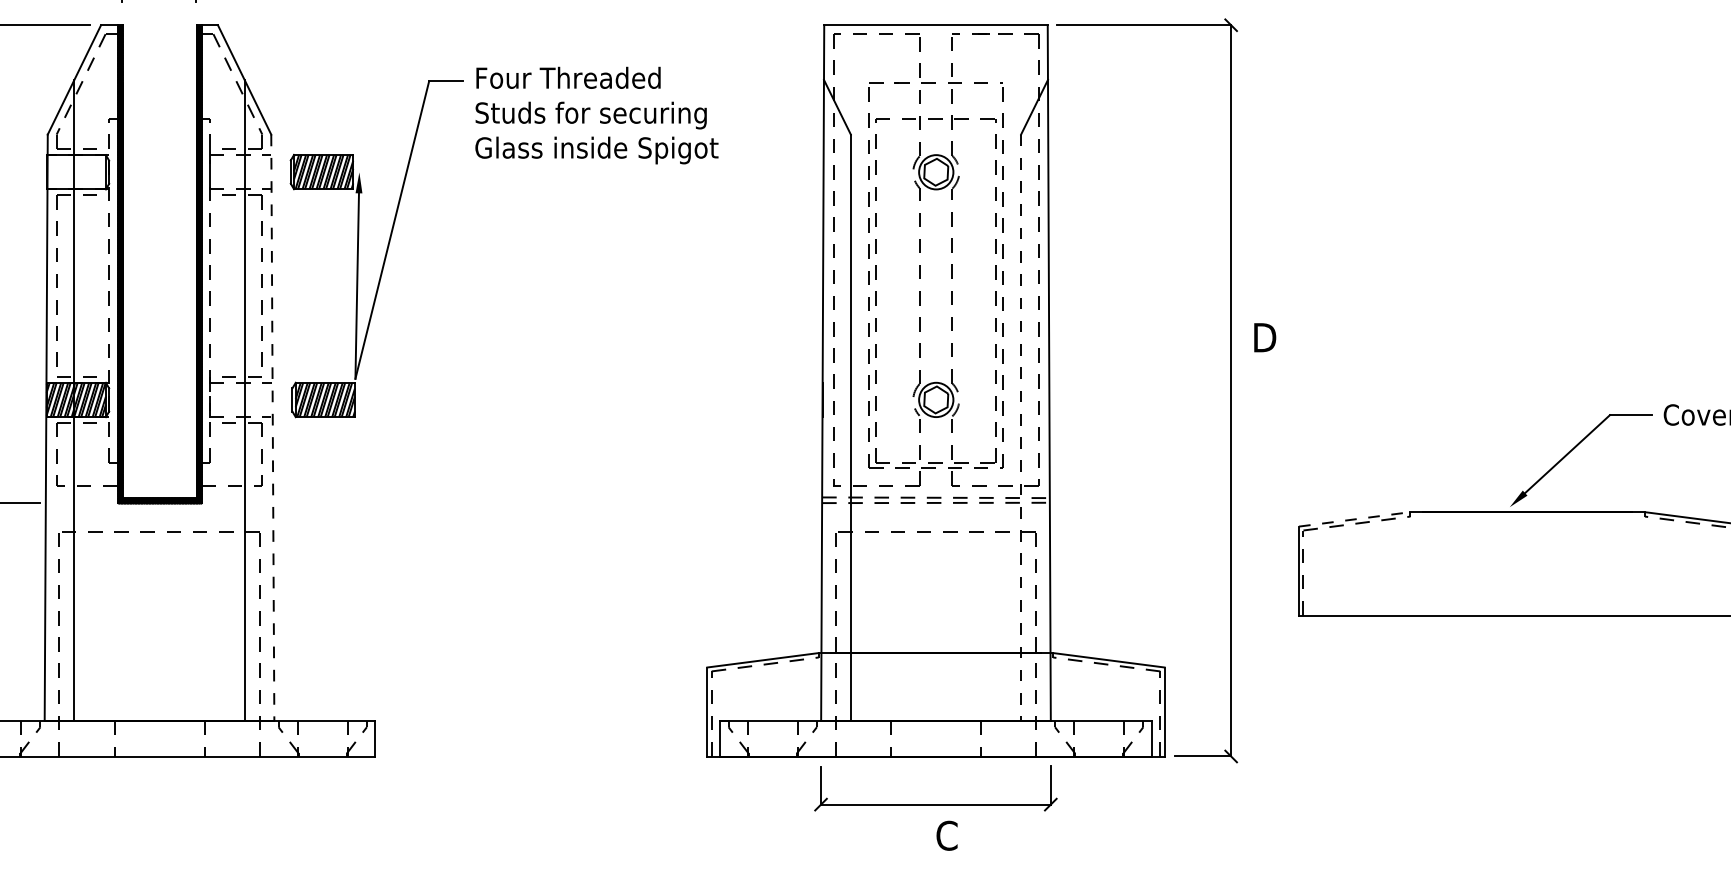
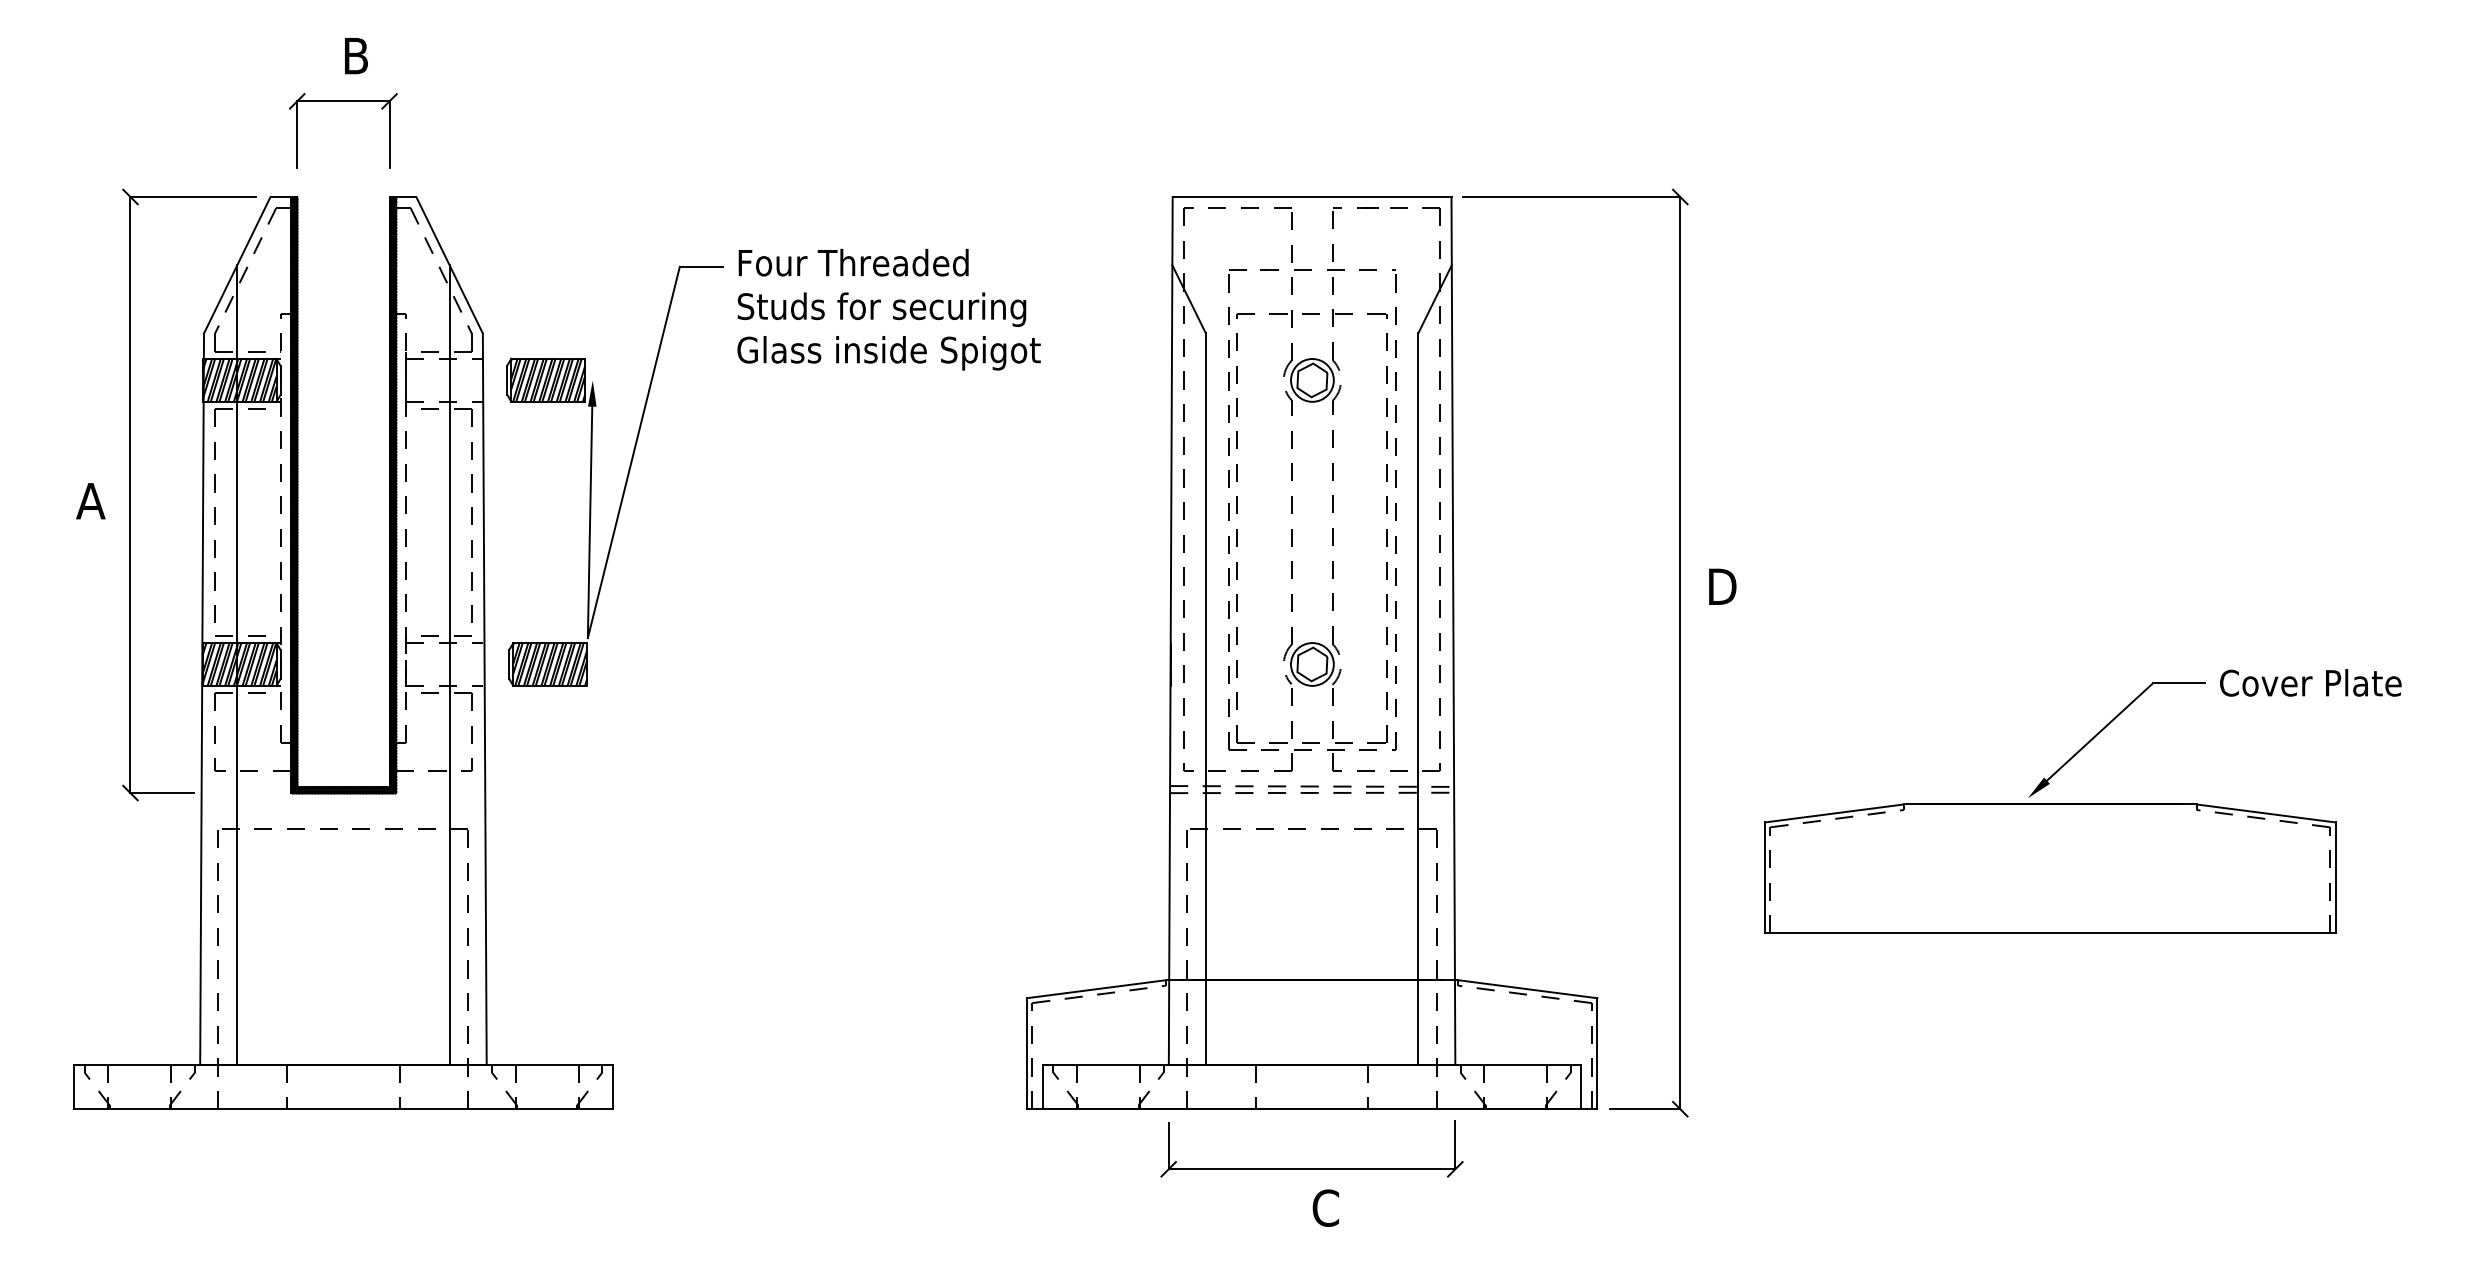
hatch: (76, 172) -> (239, 380), added
line: (272, 428) -> (484, 699), dashed -> solid
line: (1021, 428) -> (1418, 699), dashed -> solid
line: (1354, 519) -> (1834, 813), dashed -> solid

